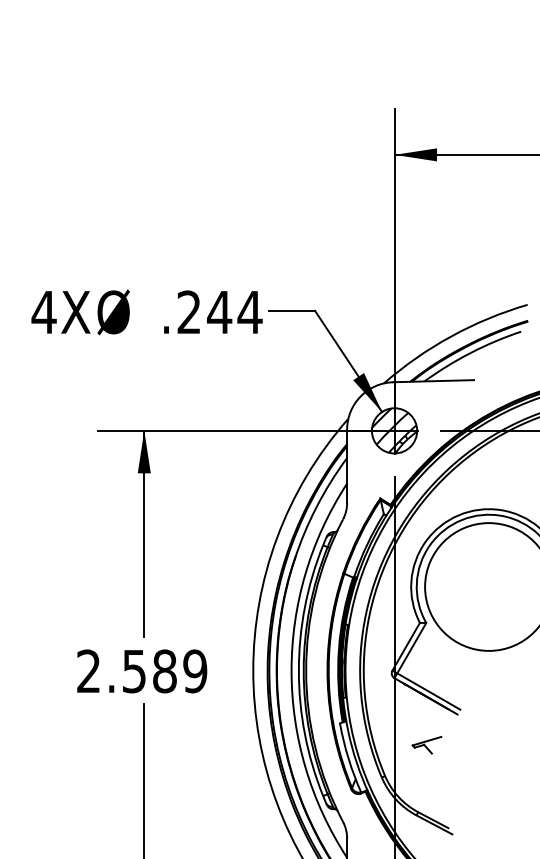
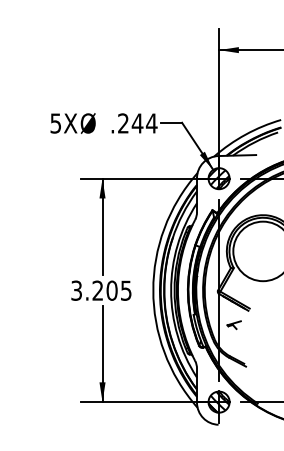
text: (43, 312) -> (55, 123), 4X -> 5X
text: (142, 670) -> (101, 290), 2.589 -> 3.205

